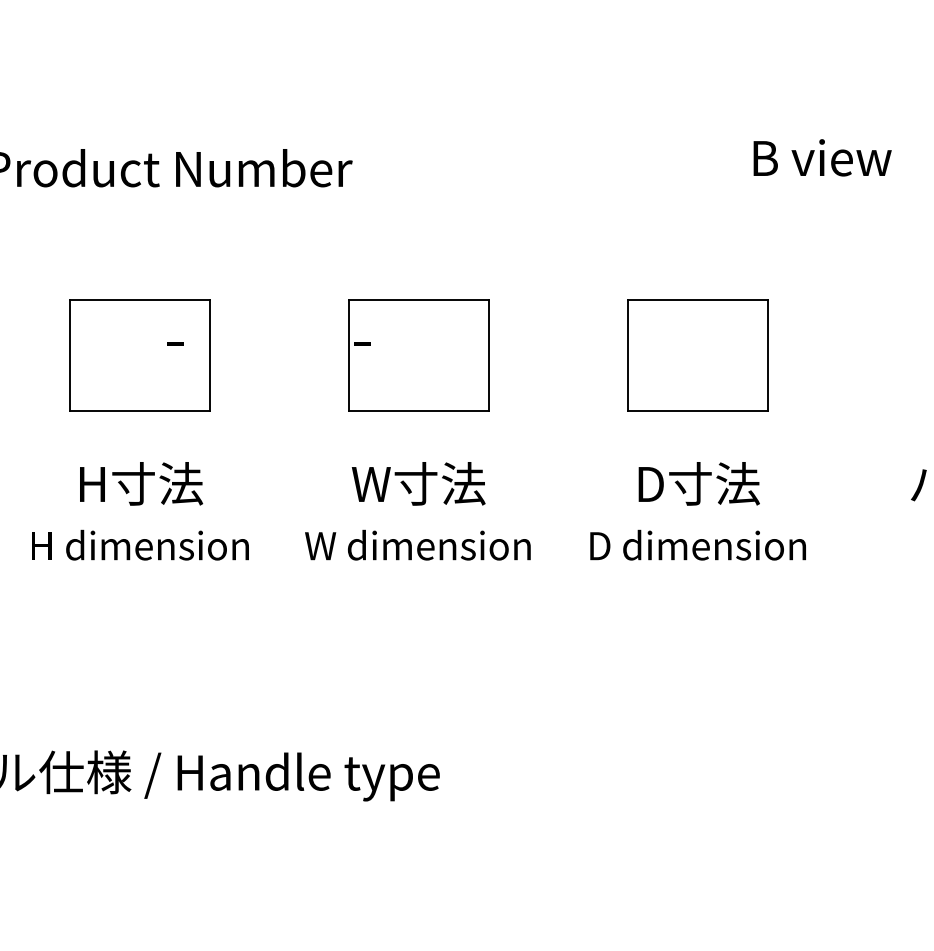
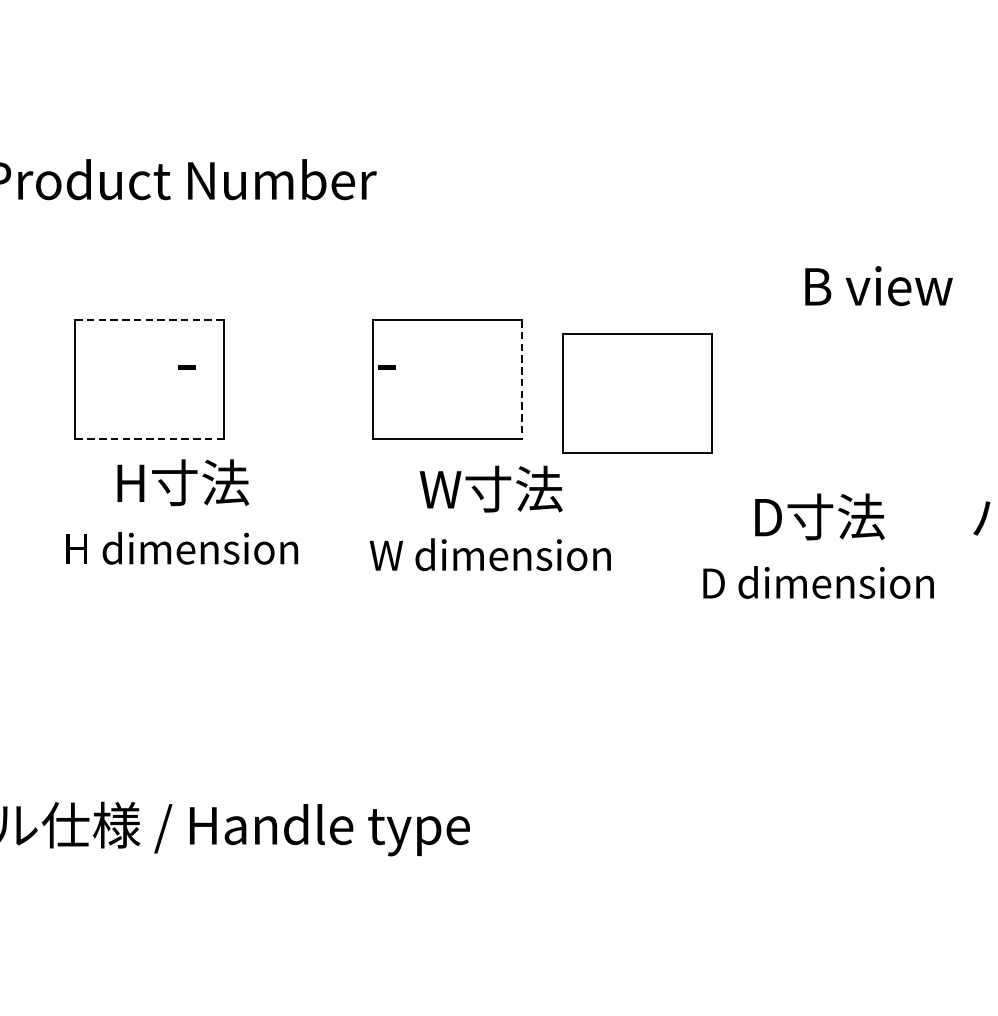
text: (822, 157) -> (878, 285), moved
line: (140, 299) -> (150, 319), solid -> dashed
line: (488, 355) -> (521, 379), solid -> dashed
part: (697, 355) -> (637, 393), moved
line: (140, 411) -> (150, 439), solid -> dashed
text: (140, 511) -> (182, 512), moved
text: (417, 511) -> (489, 518), moved
text: (697, 511) -> (817, 546), moved

